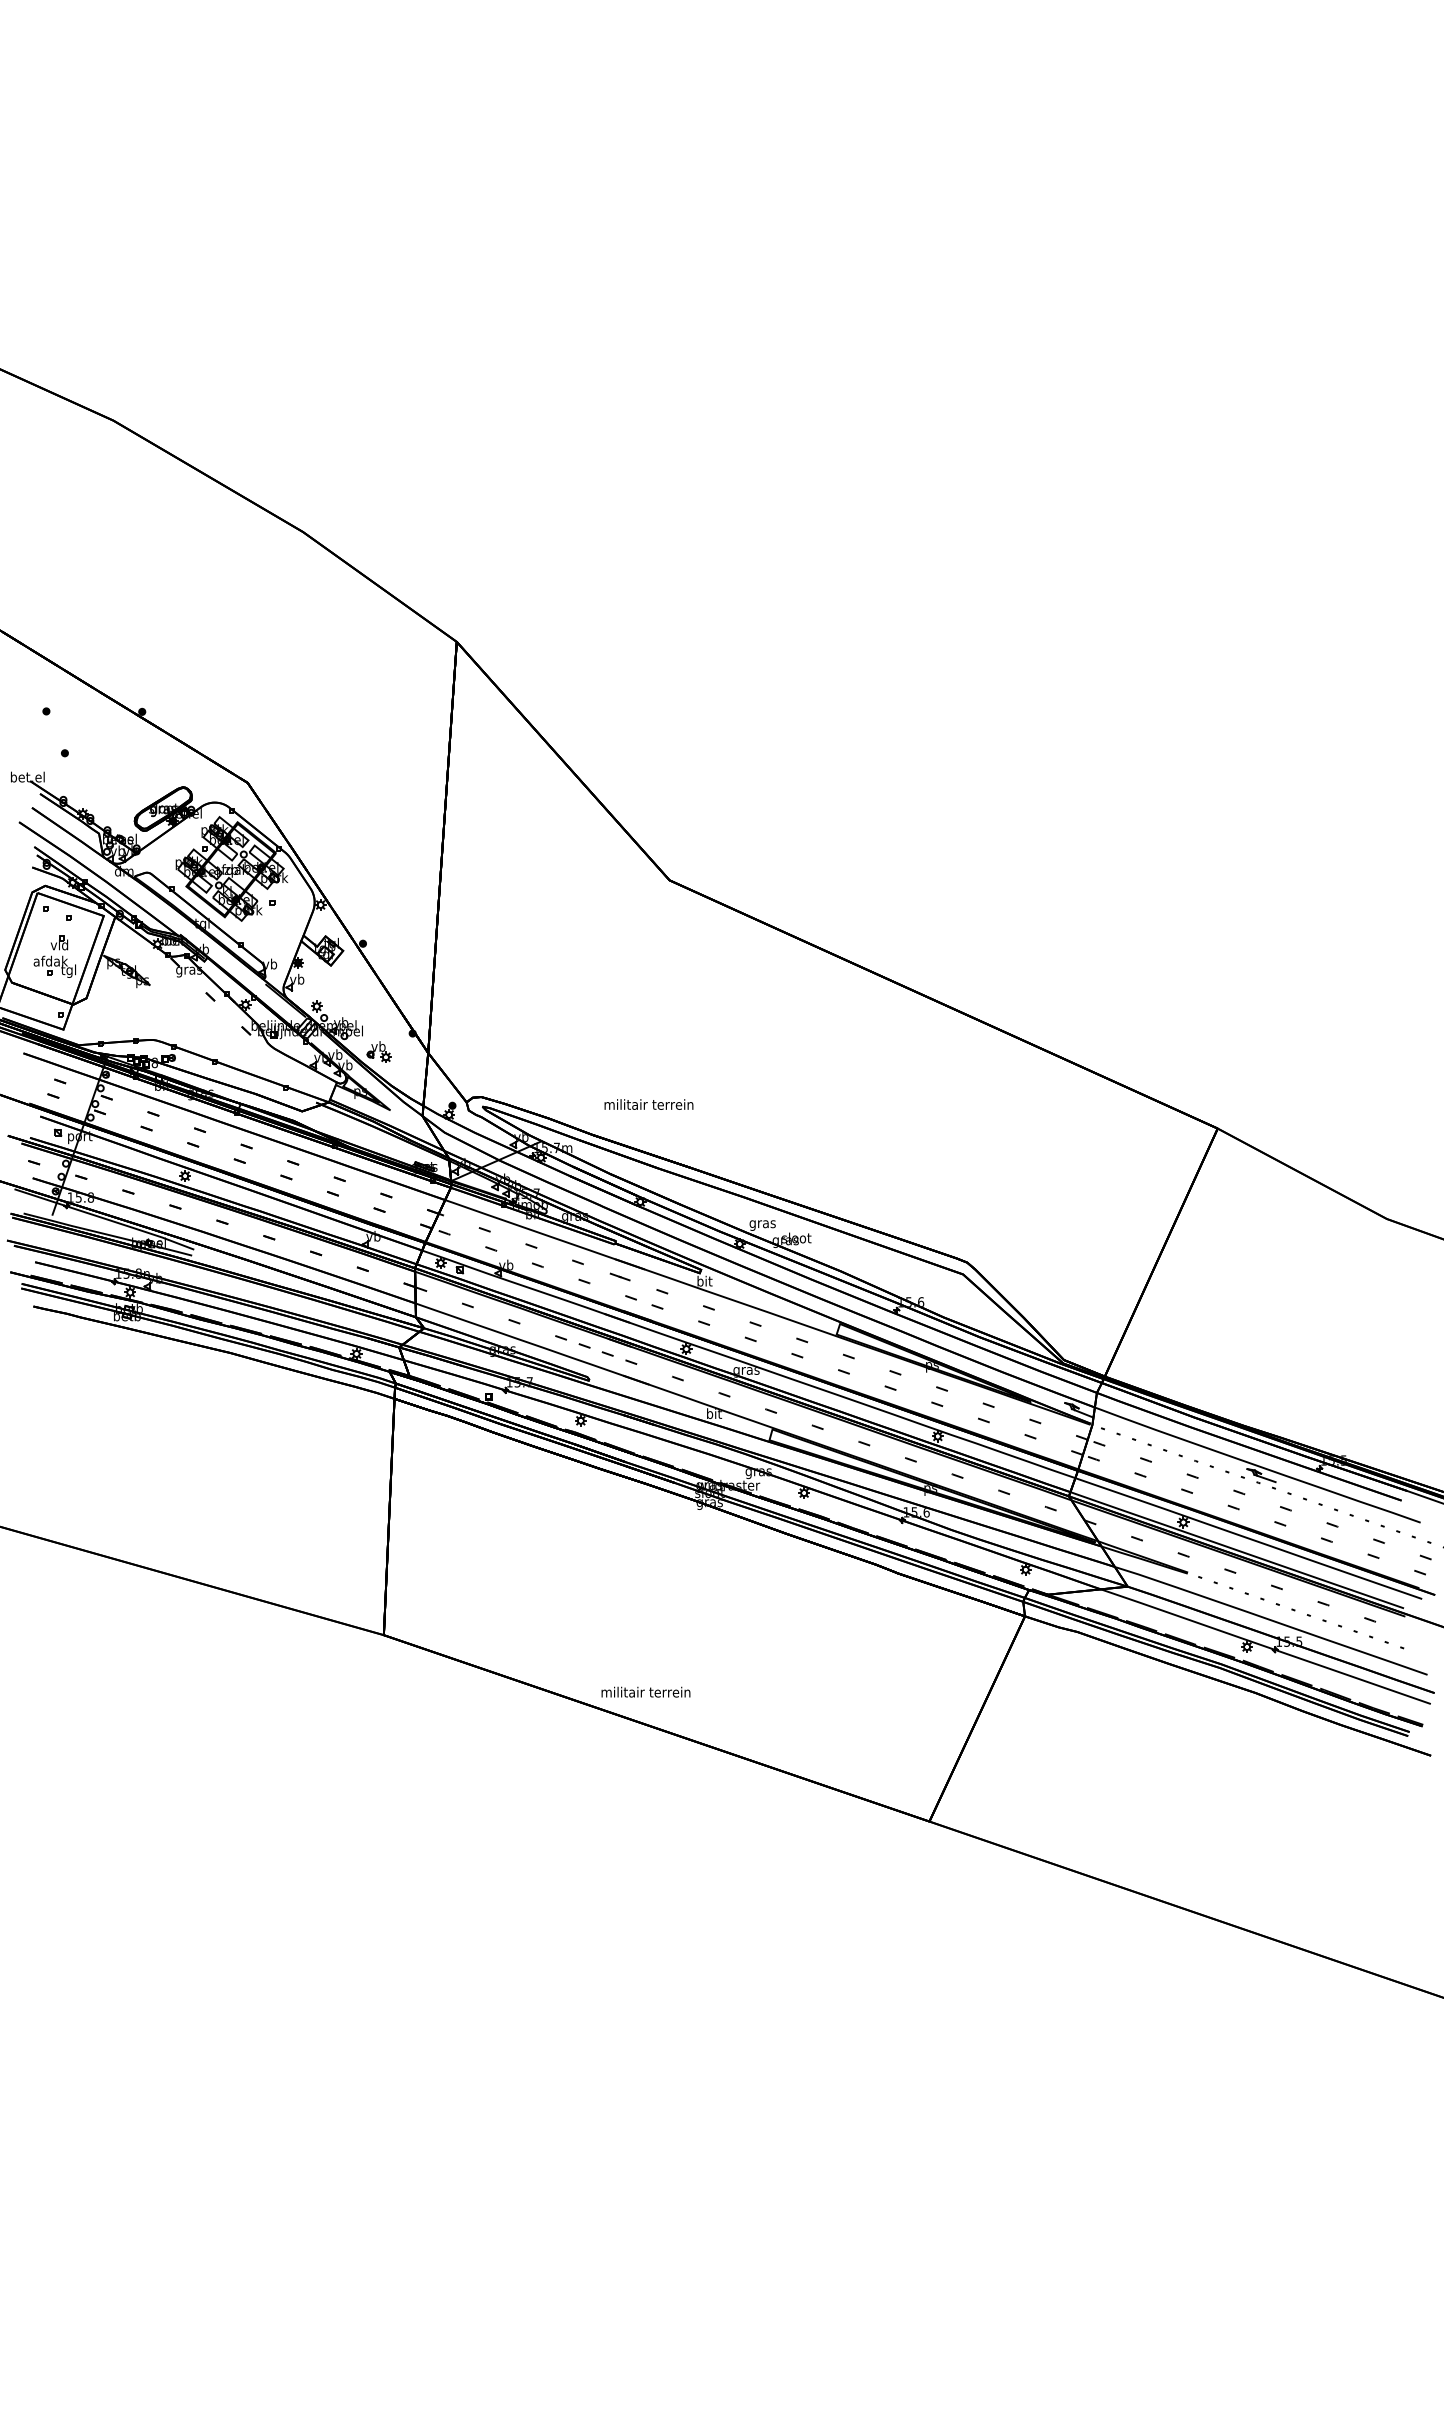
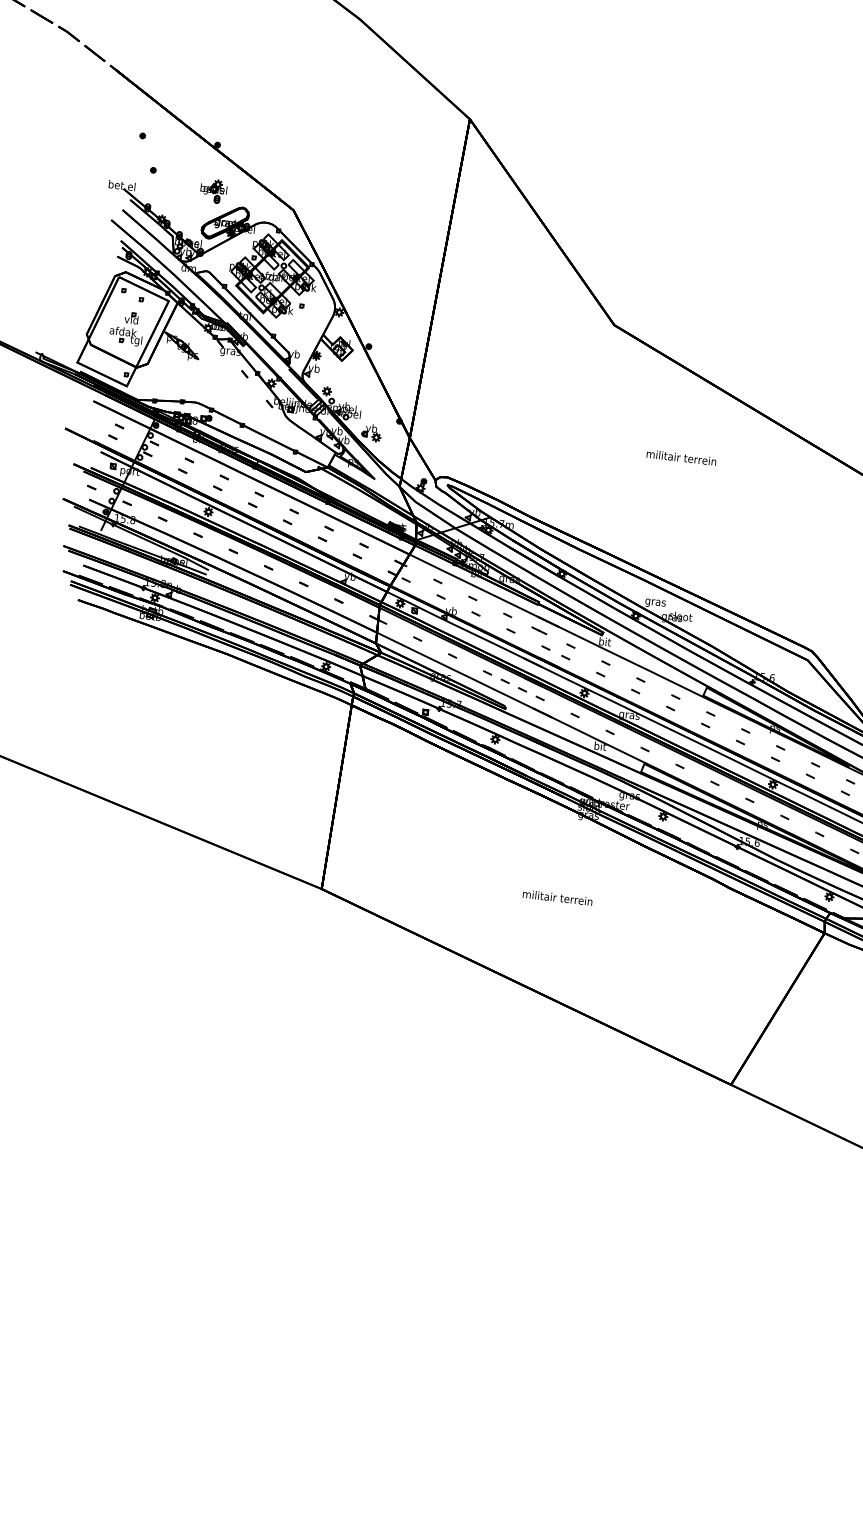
part: (143, 770) -> (213, 191), added
text: (648, 1104) -> (681, 457), moved
text: (645, 1691) -> (557, 897), moved

